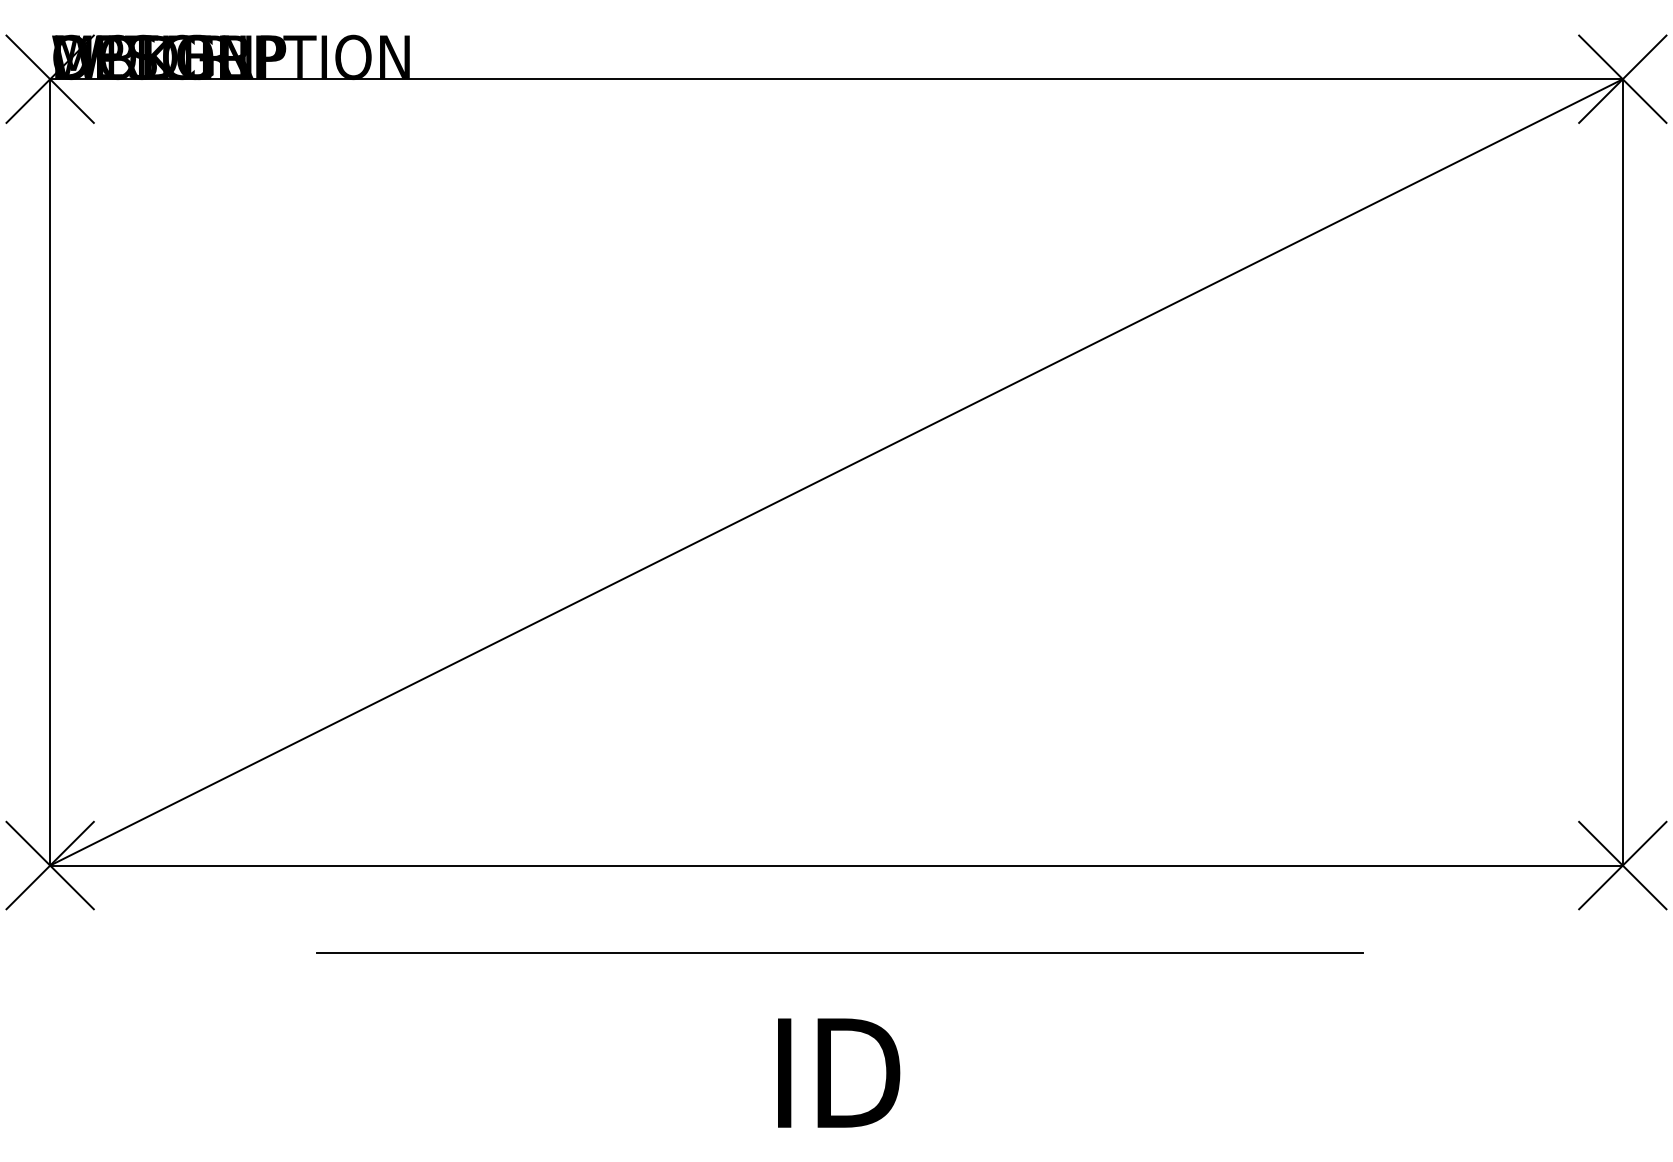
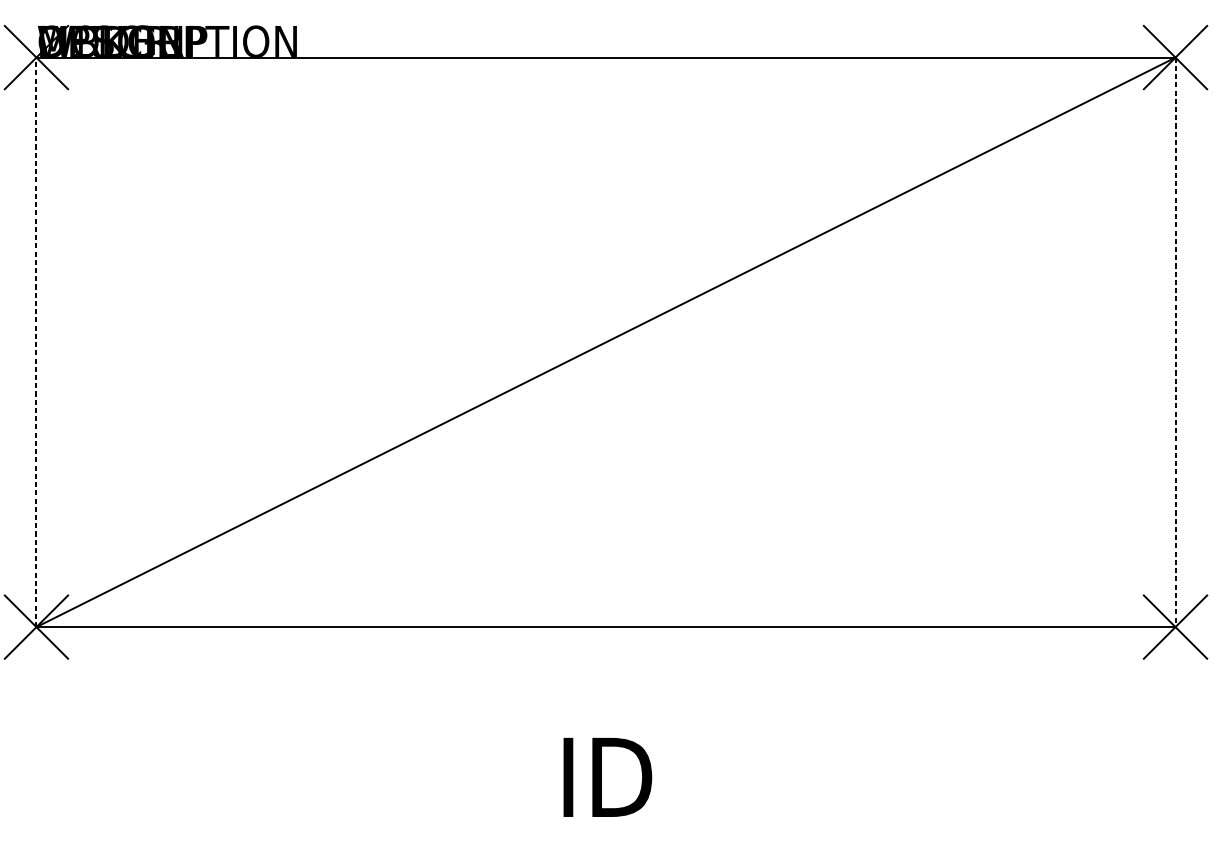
line: (50, 471) -> (36, 341), solid -> dashed
line: (1622, 472) -> (1175, 342), solid -> dashed
line: (839, 952) -> (608, 690), removed

